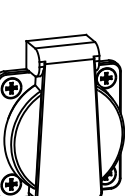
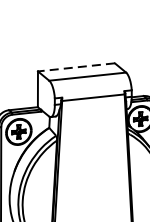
line: (55, 38) -> (75, 67), solid -> dashed

